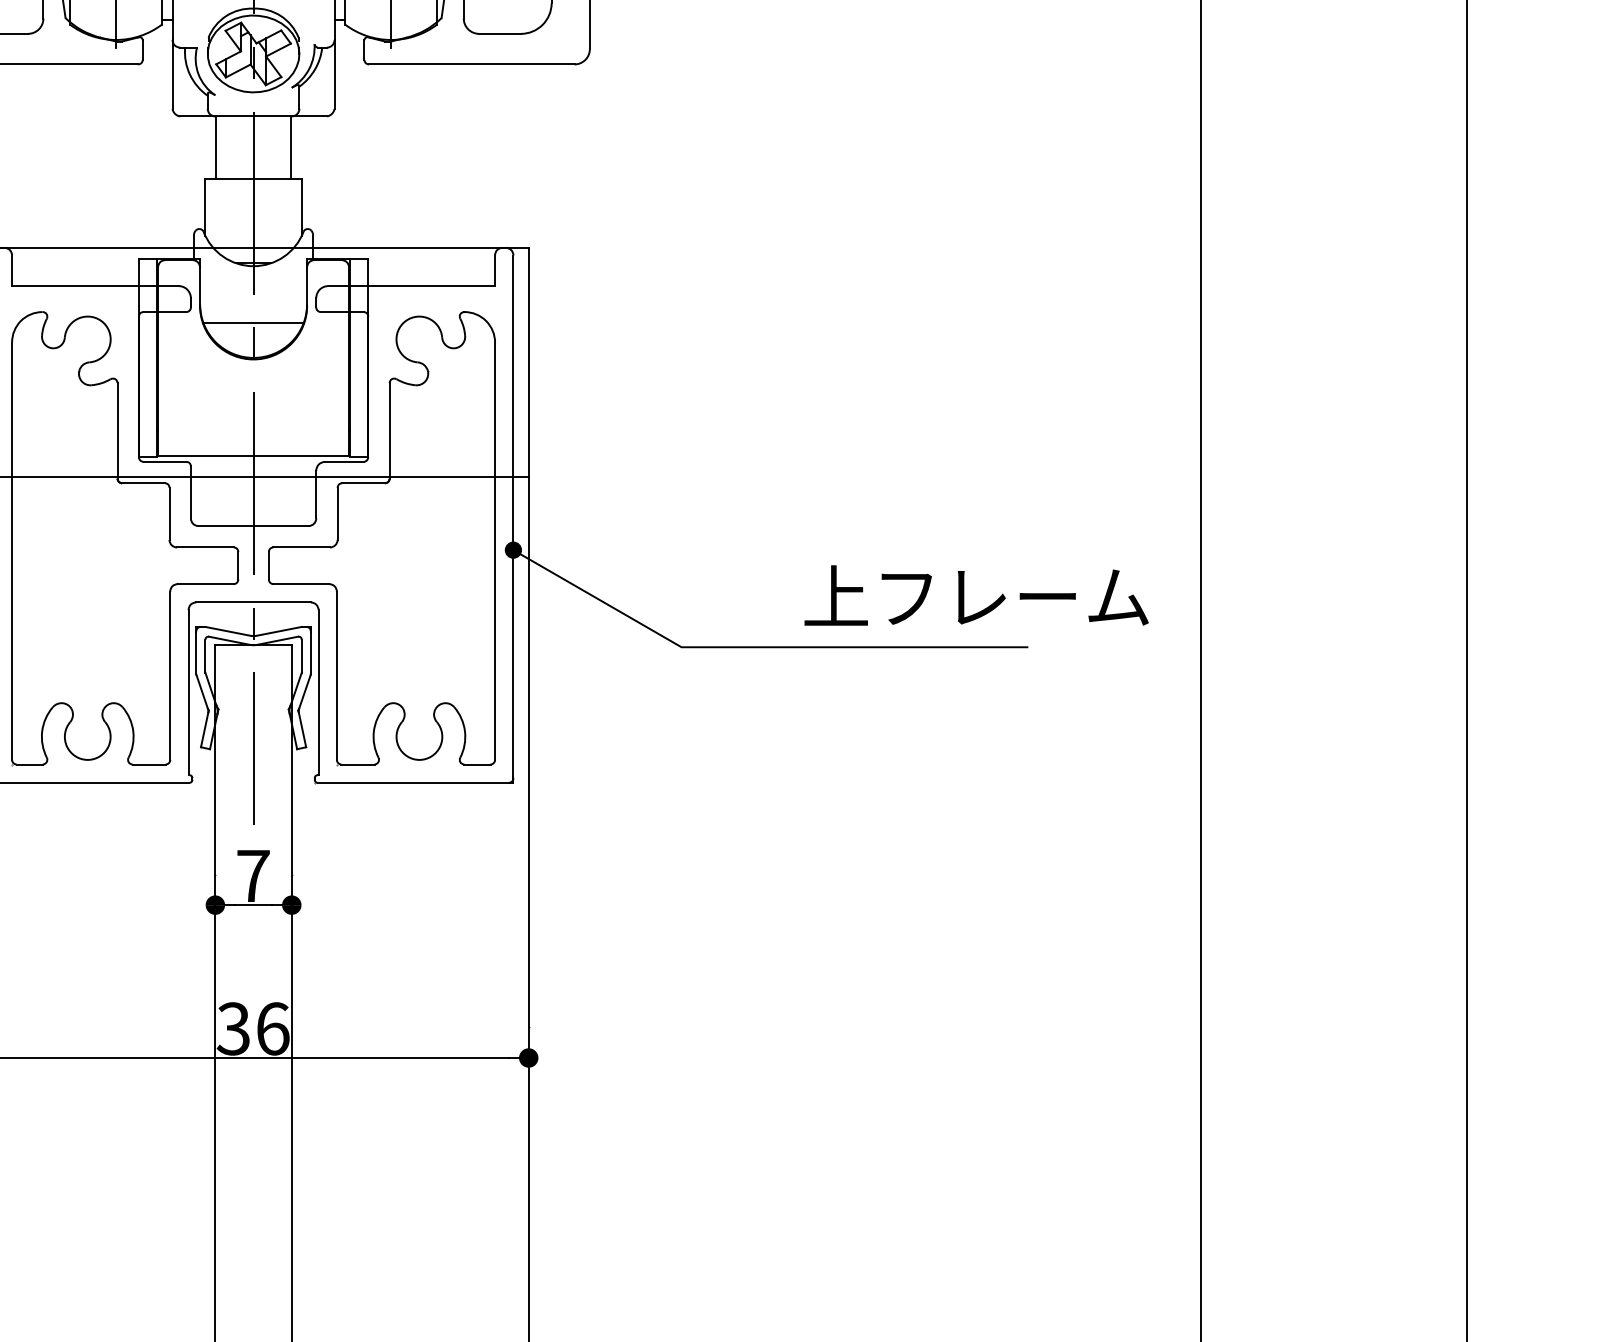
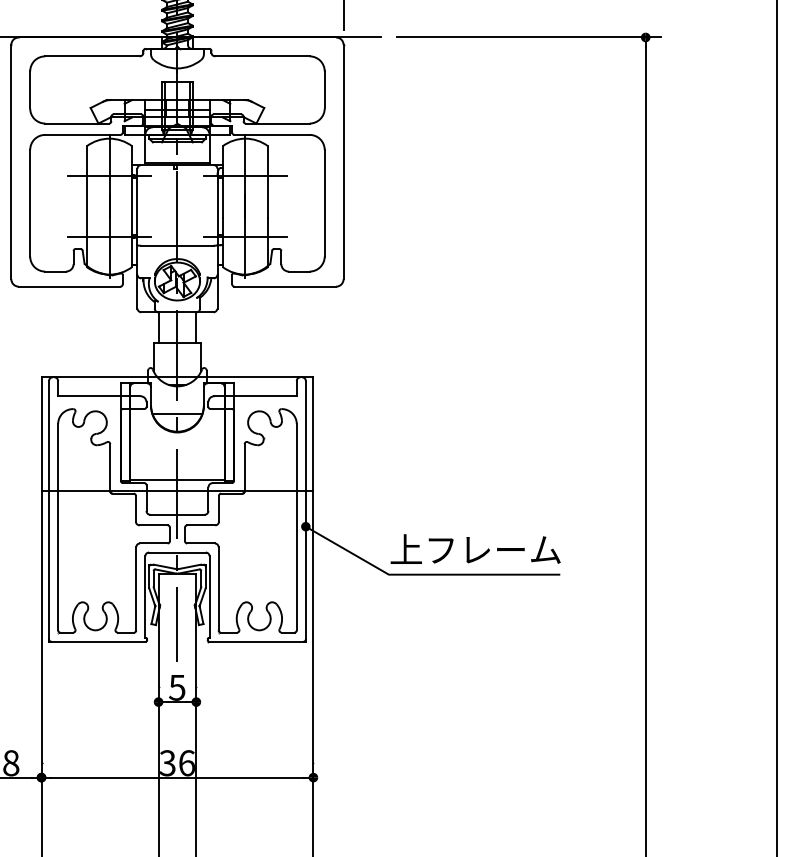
text: (976, 594) -> (475, 548), moved
text: (253, 875) -> (177, 687), 7 -> 5

